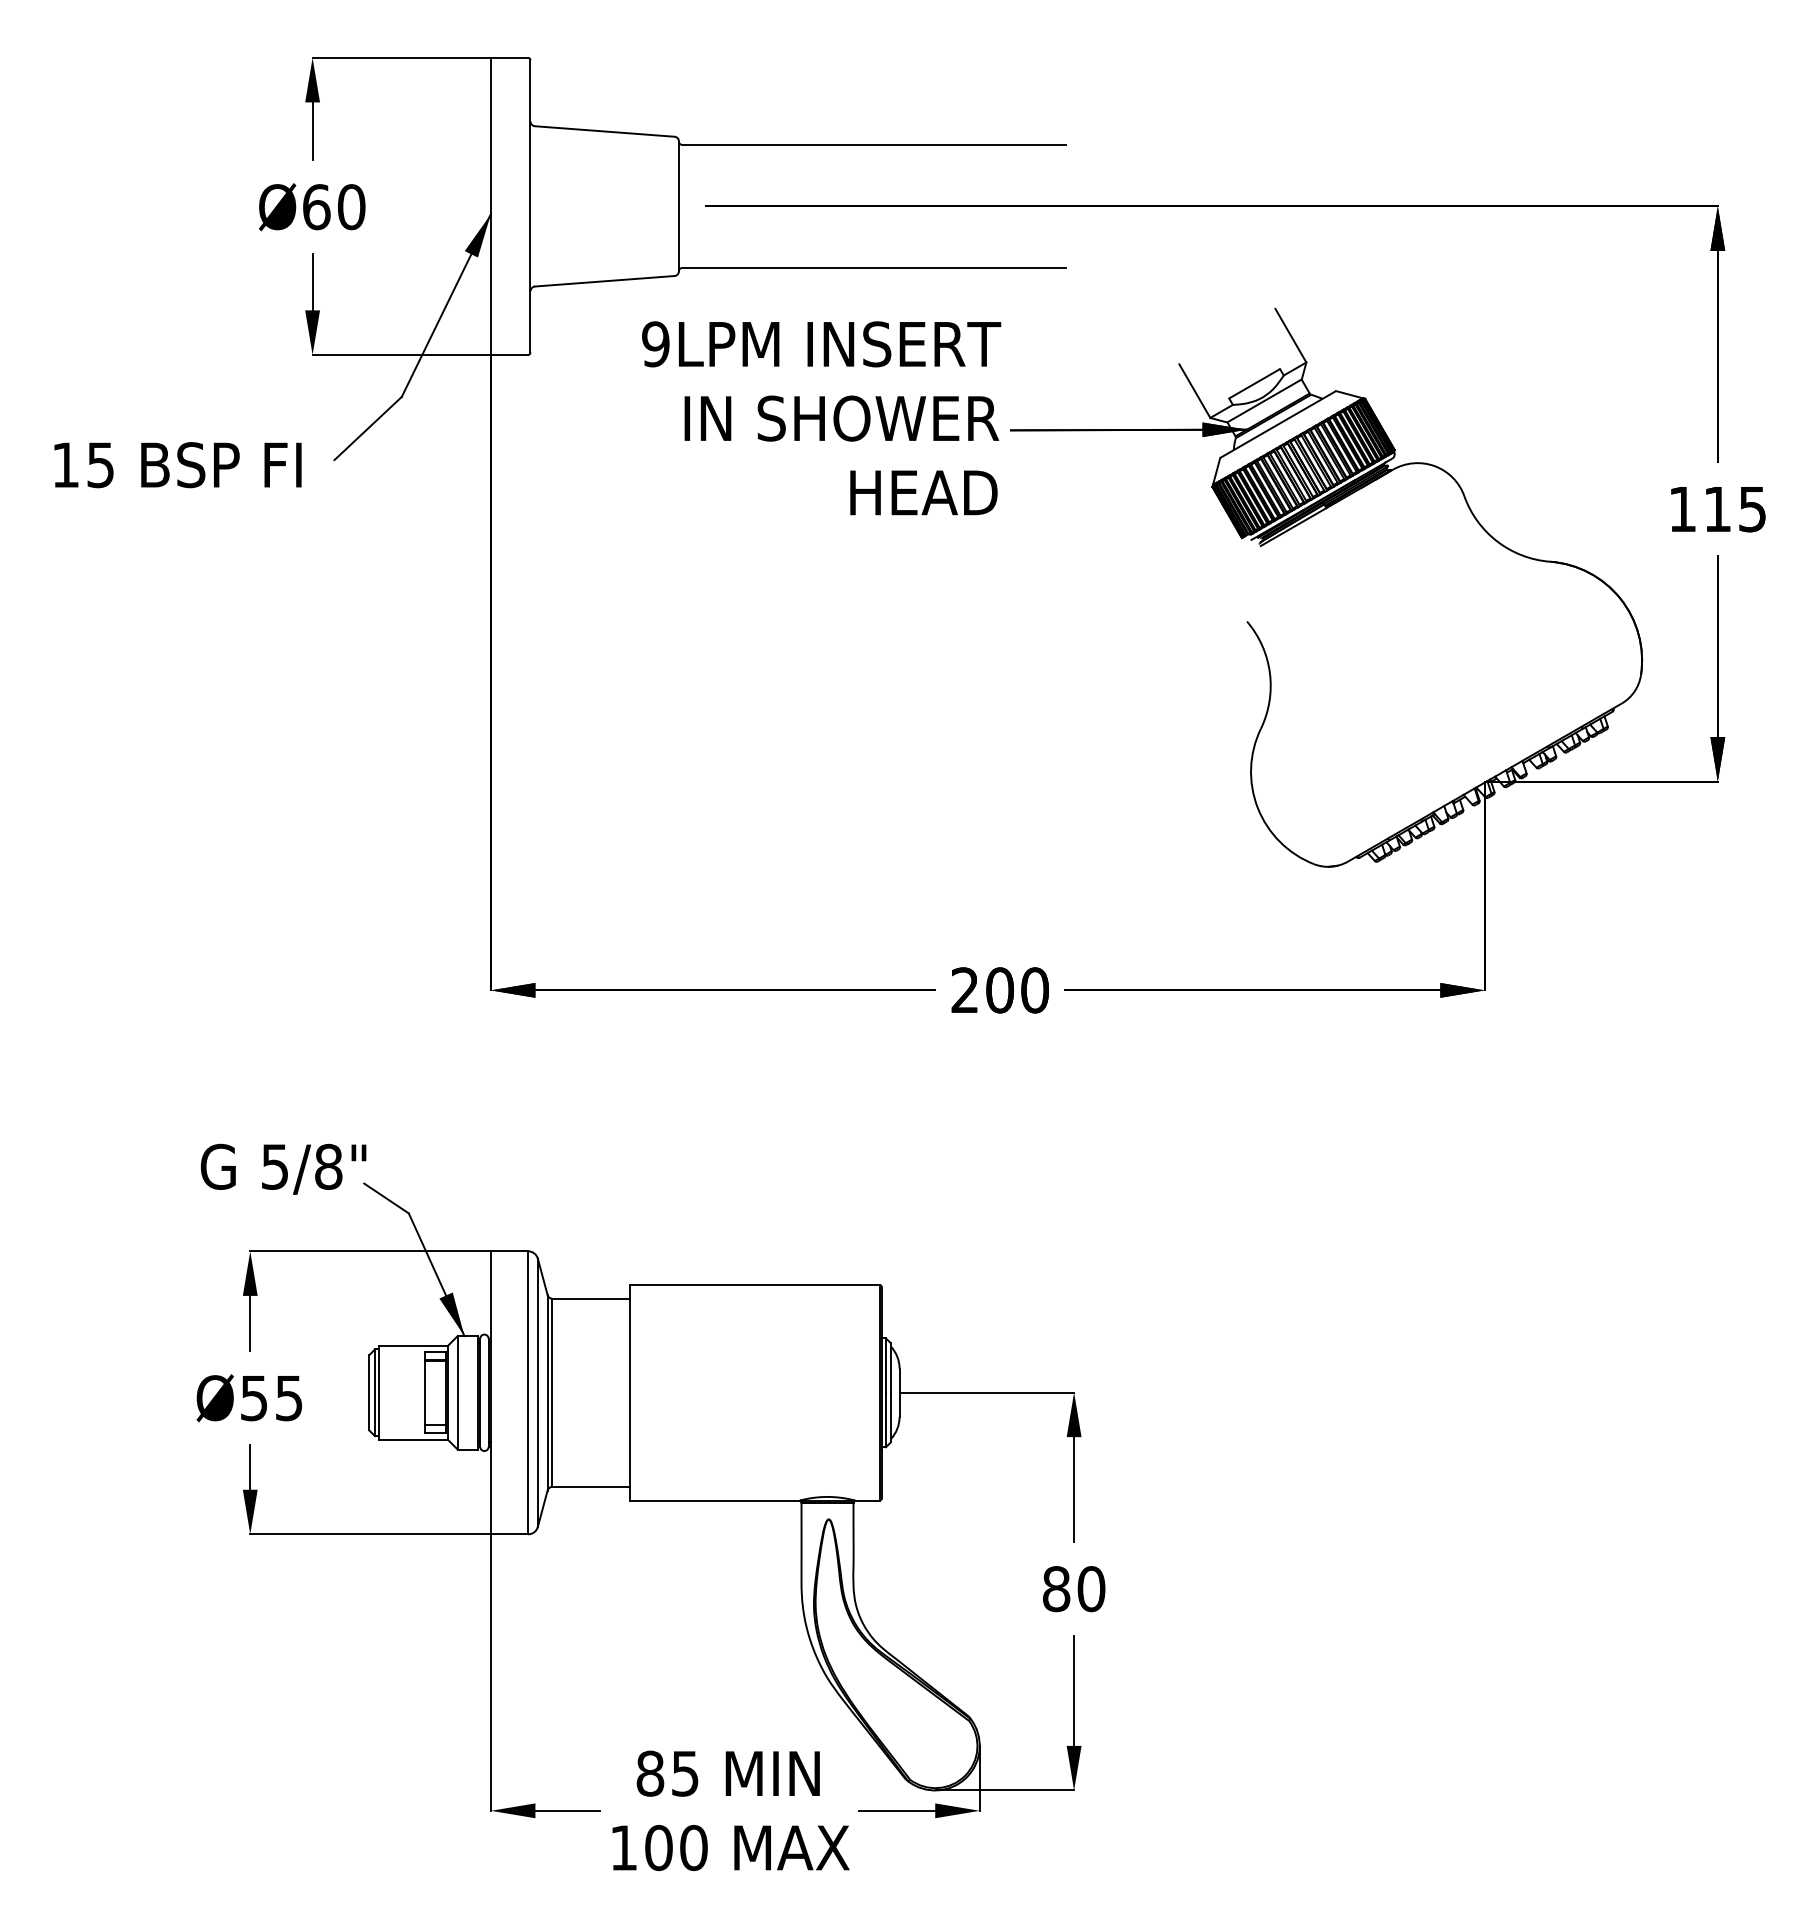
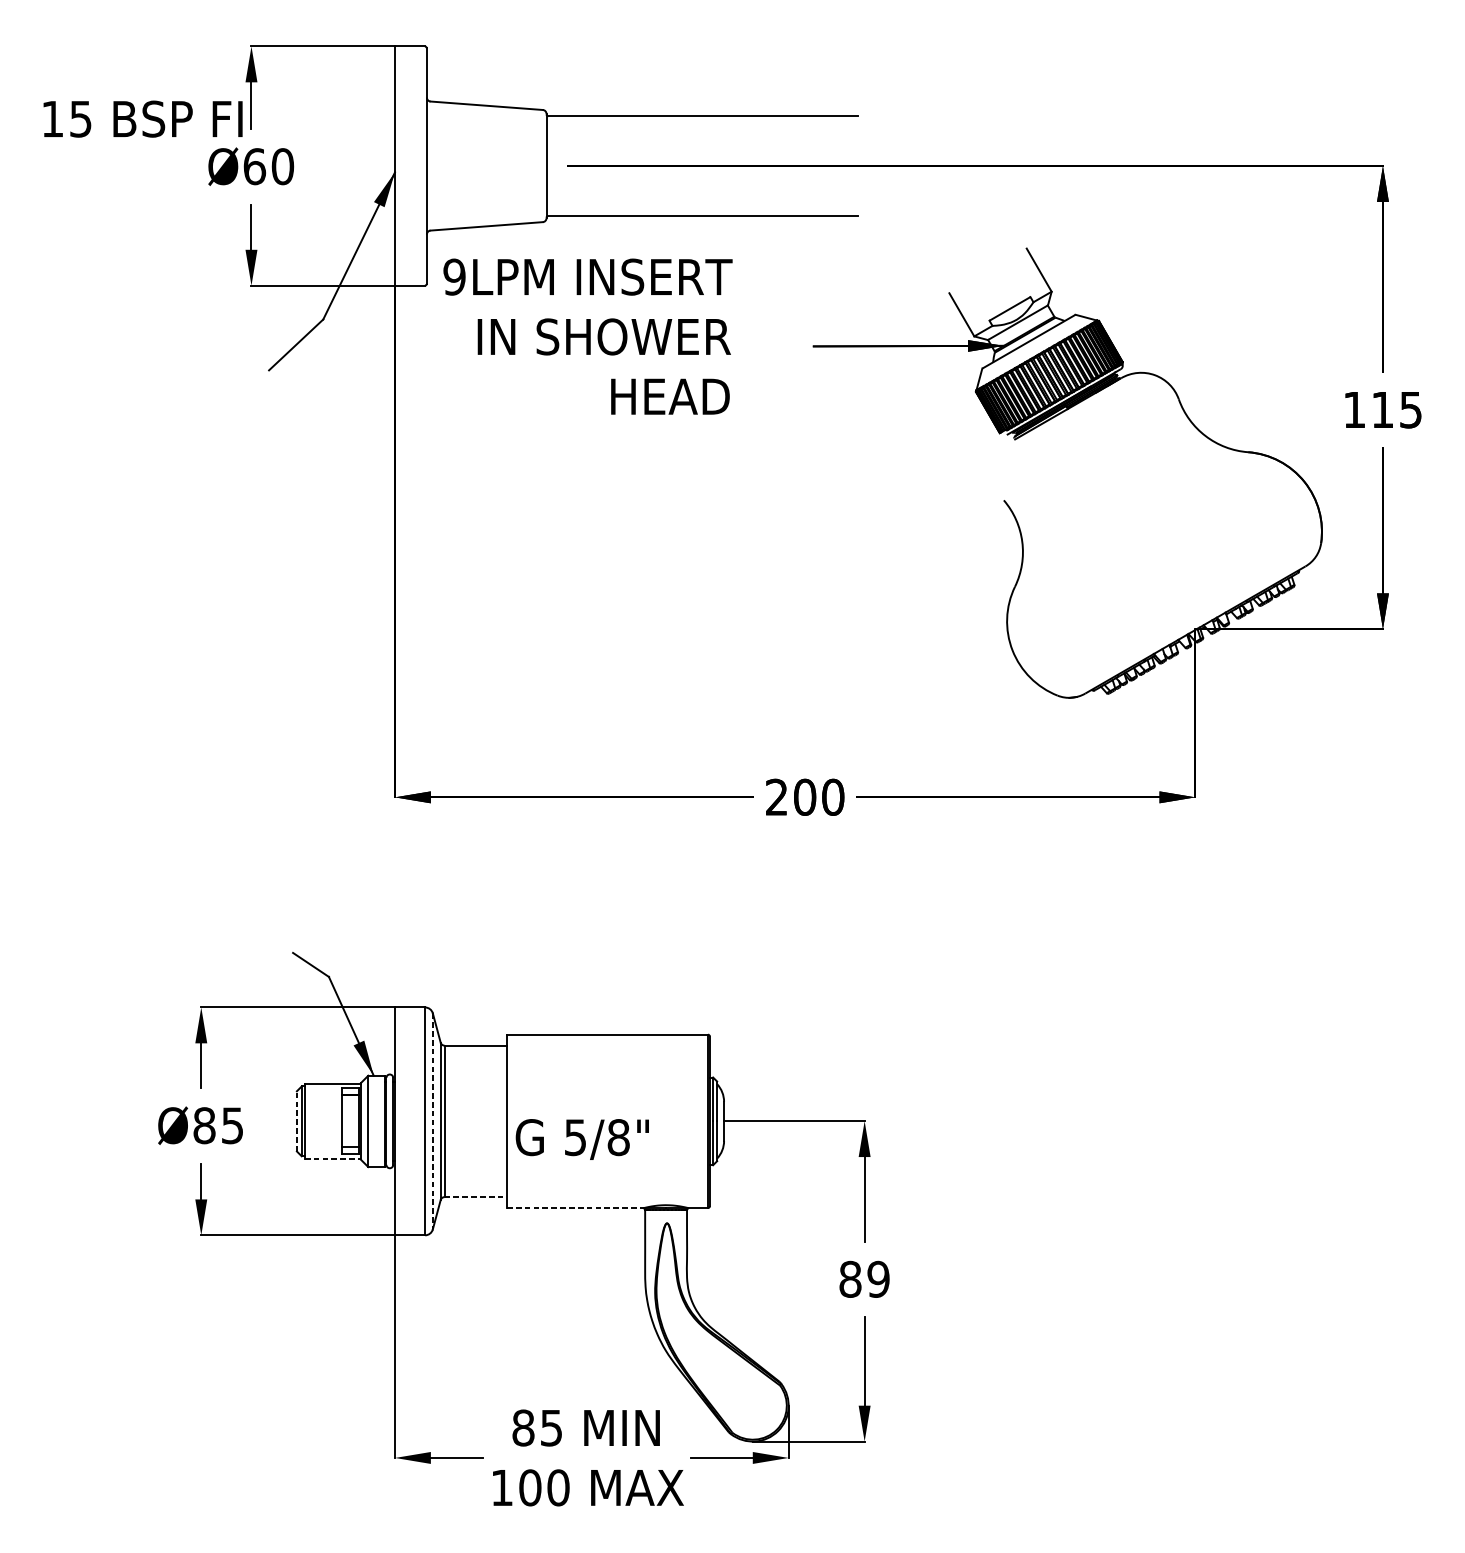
text: (821, 418) -> (587, 336), moved
text: (177, 465) -> (142, 119), moved
text: (283, 1168) -> (582, 1138), moved
line: (369, 1392) -> (297, 1121), solid -> dashed
line: (537, 1393) -> (432, 1121), solid -> dashed
text: (254, 1398) -> (204, 1125), Ø55 -> Ø85
line: (413, 1439) -> (332, 1158), solid -> dashed
line: (591, 1486) -> (476, 1196), solid -> dashed
line: (715, 1500) -> (575, 1208), solid -> dashed
text: (1091, 1589) -> (878, 1279), 80 -> 89

